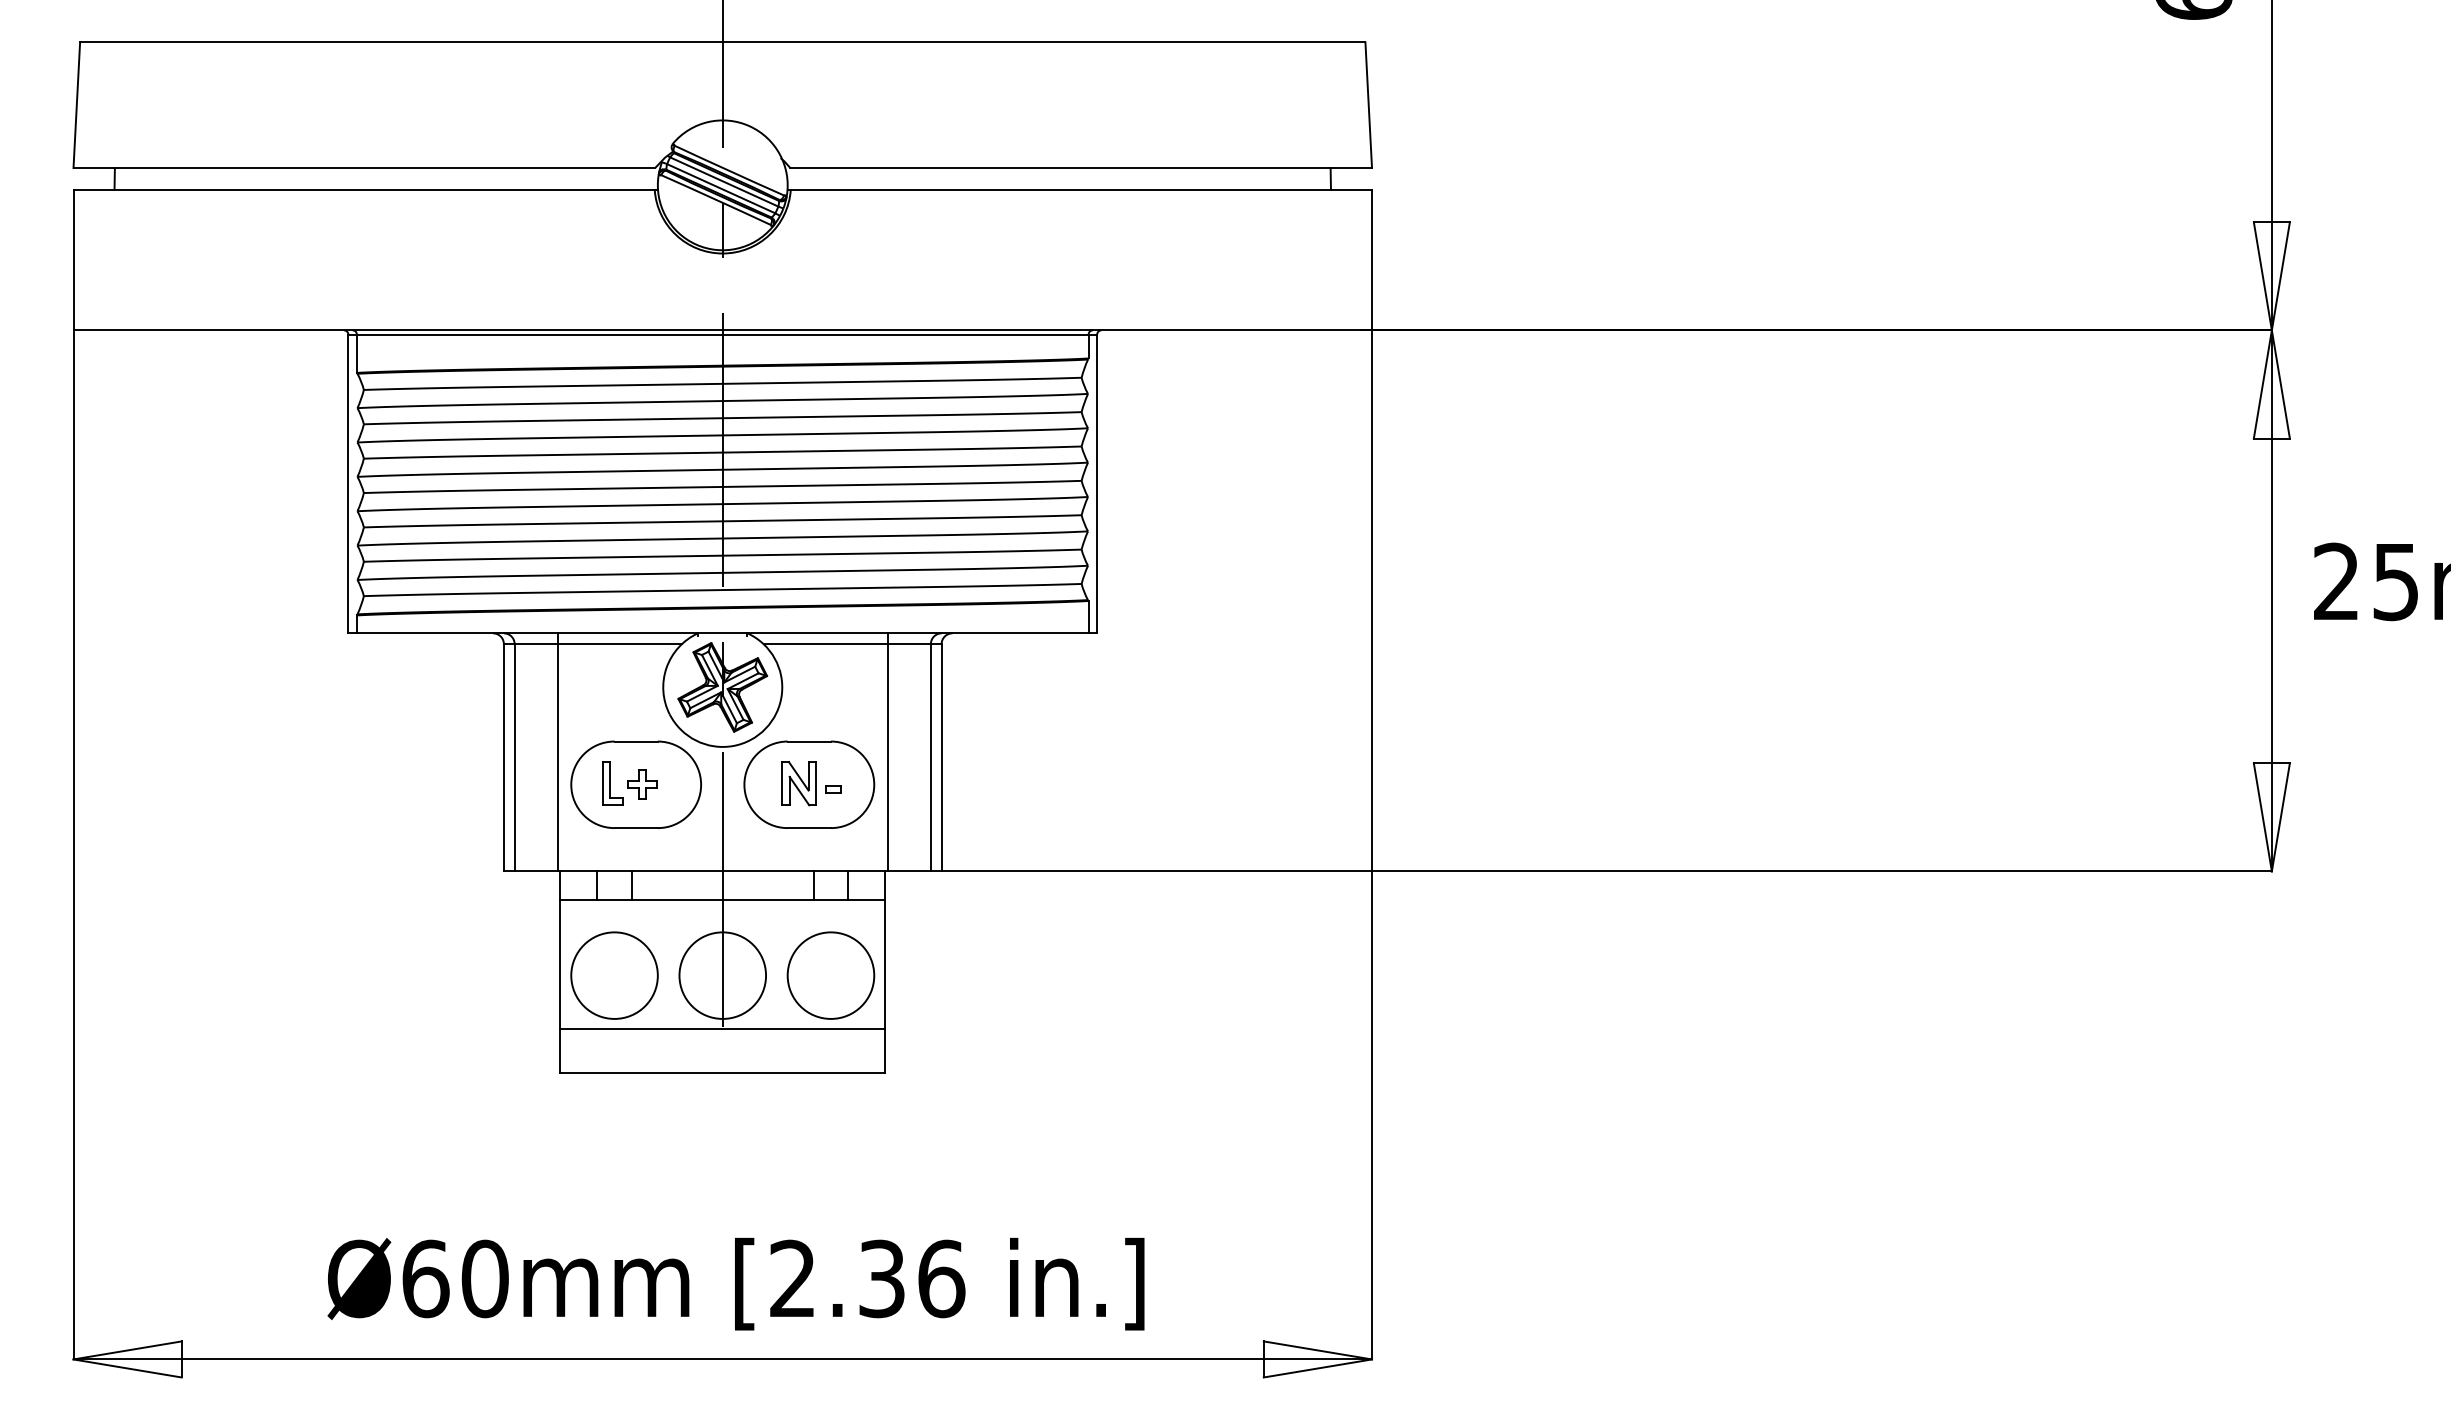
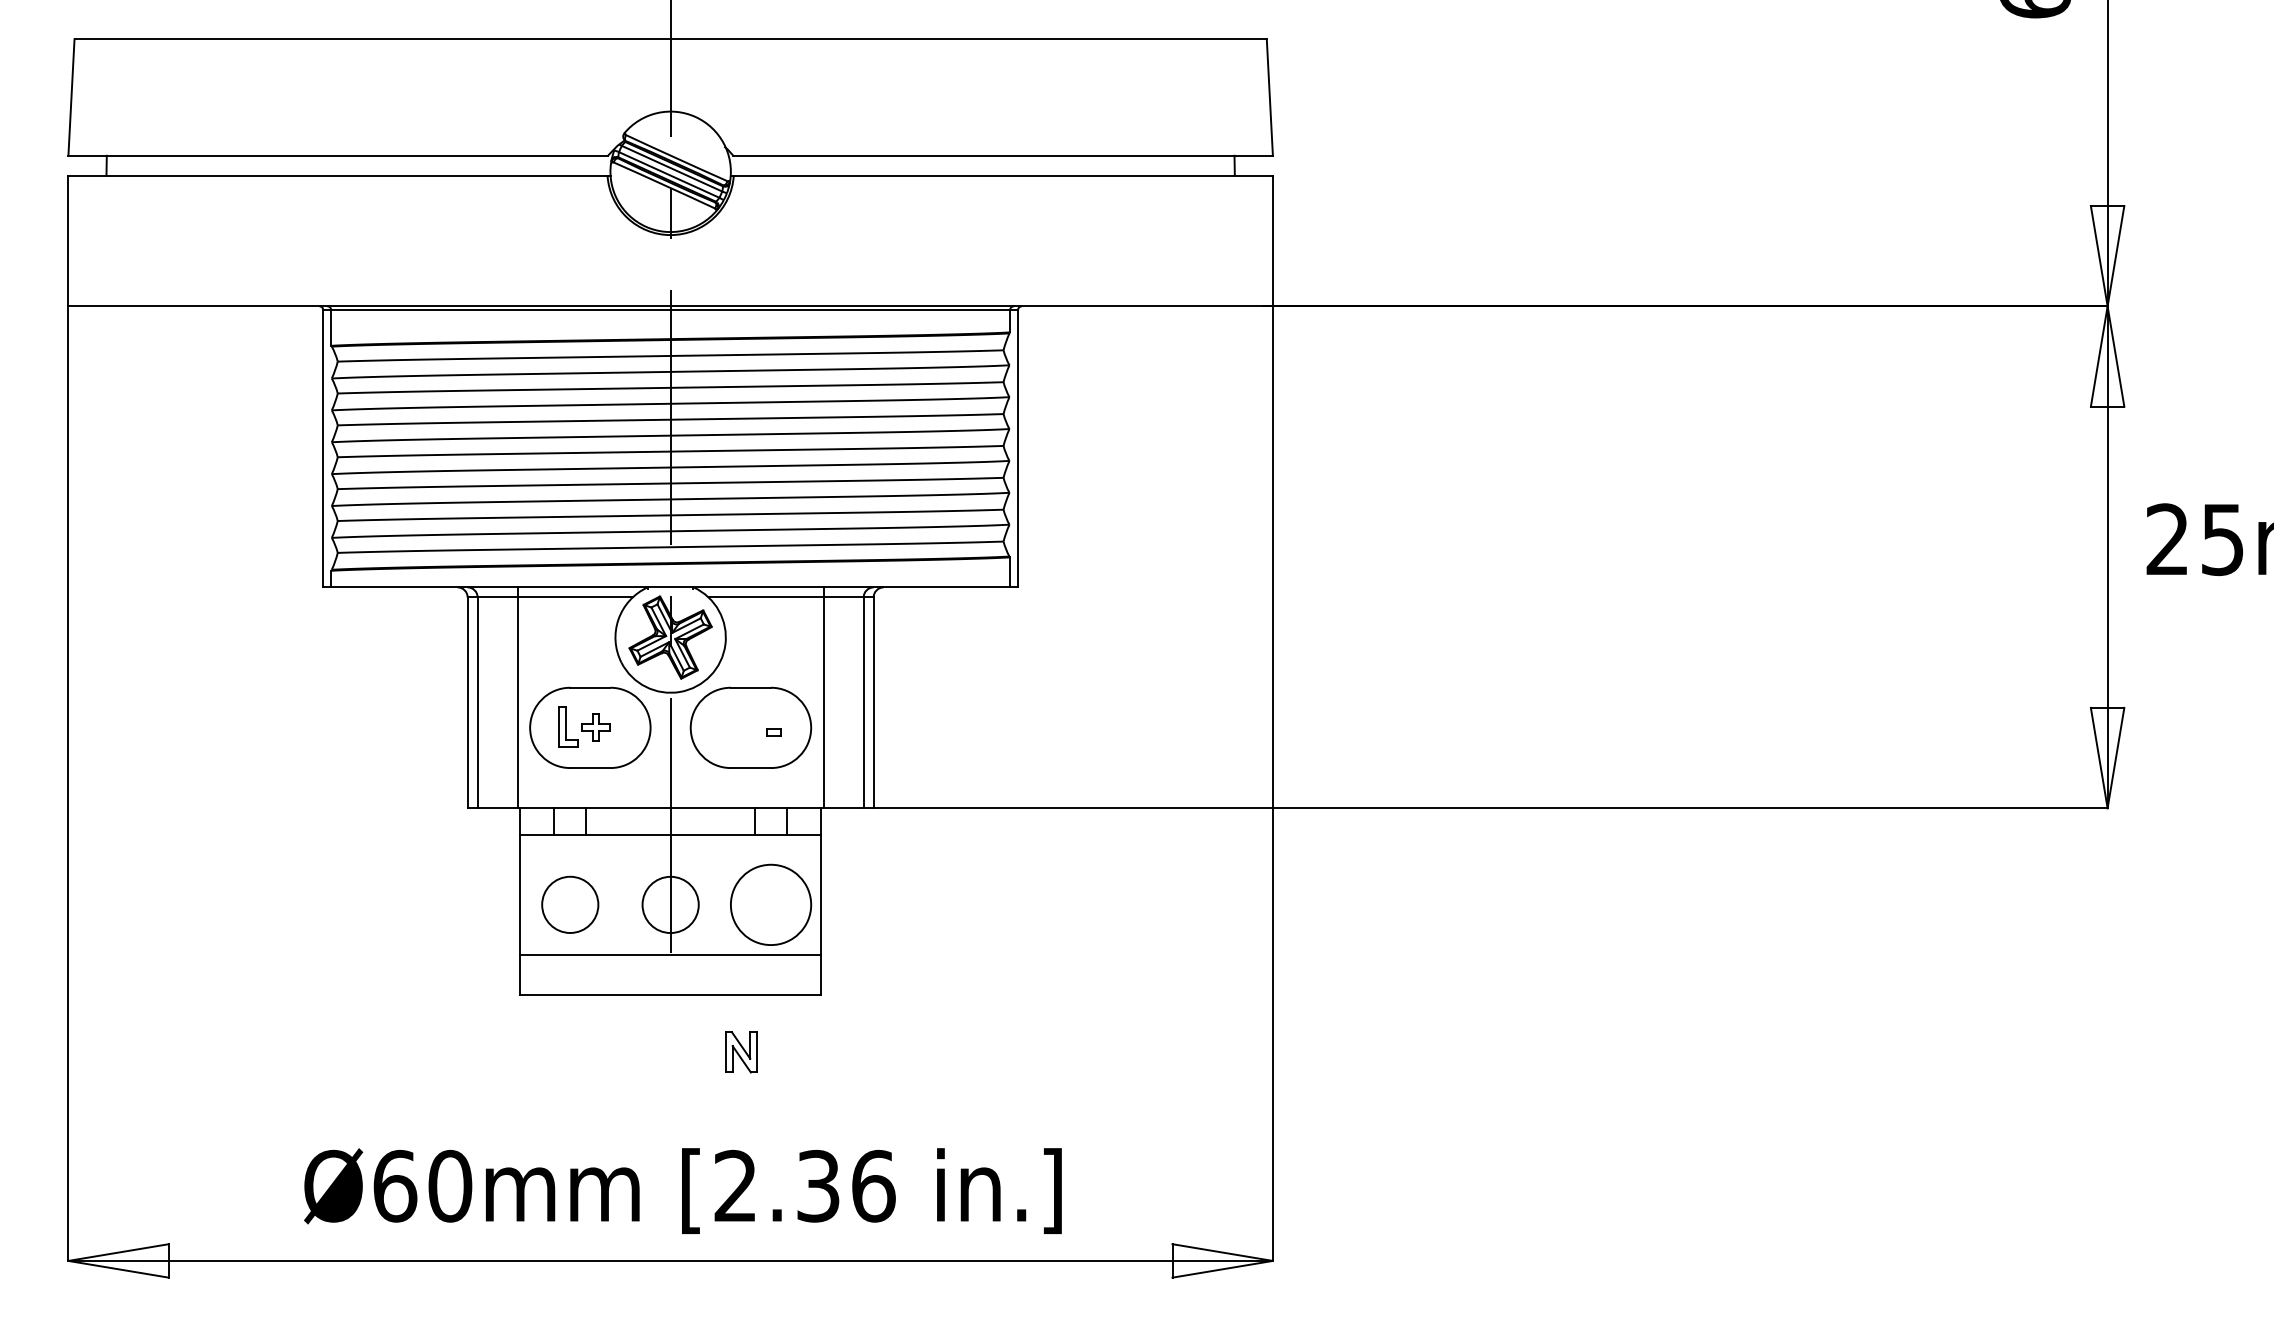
part: (798, 783) -> (740, 1052), moved
circle: (614, 975) -> (570, 904), size x0.7
circle: (722, 975) -> (670, 904), size x0.7

